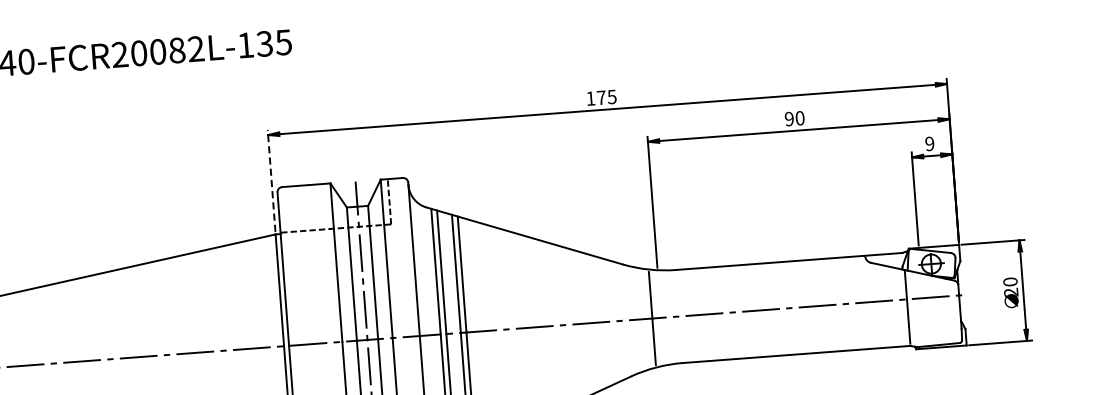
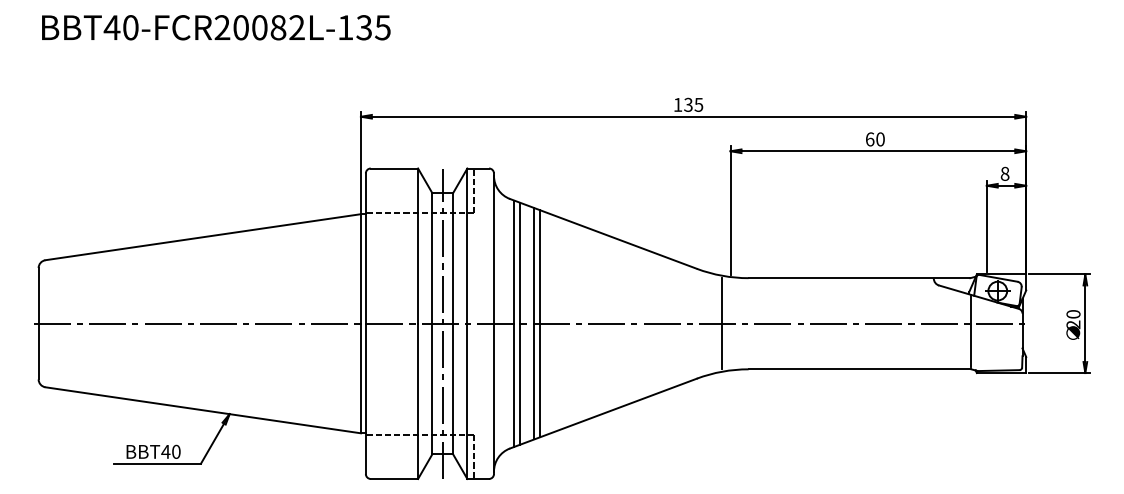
text: (601, 97) -> (688, 104), 175 -> 135
text: (788, 119) -> (869, 139), 90 -> 60
text: (929, 143) -> (1004, 173), 9 -> 8
line: (271, 180) -> (360, 161), dashed -> solid

